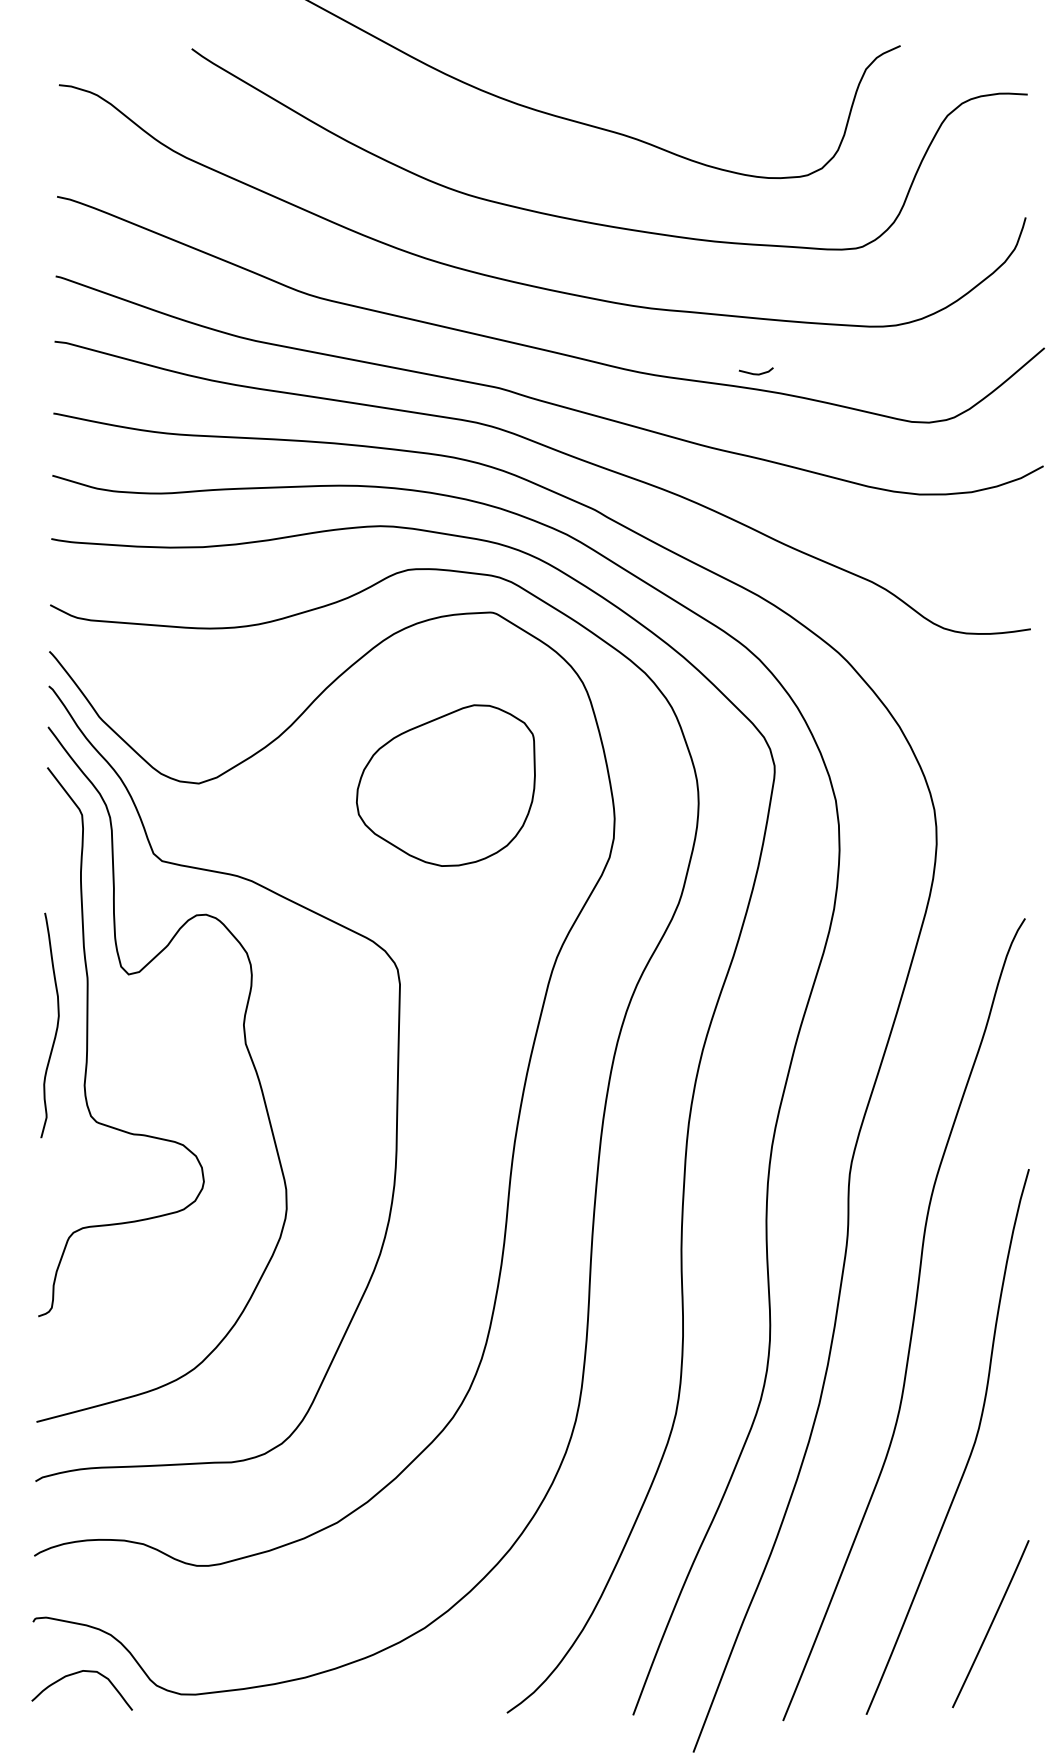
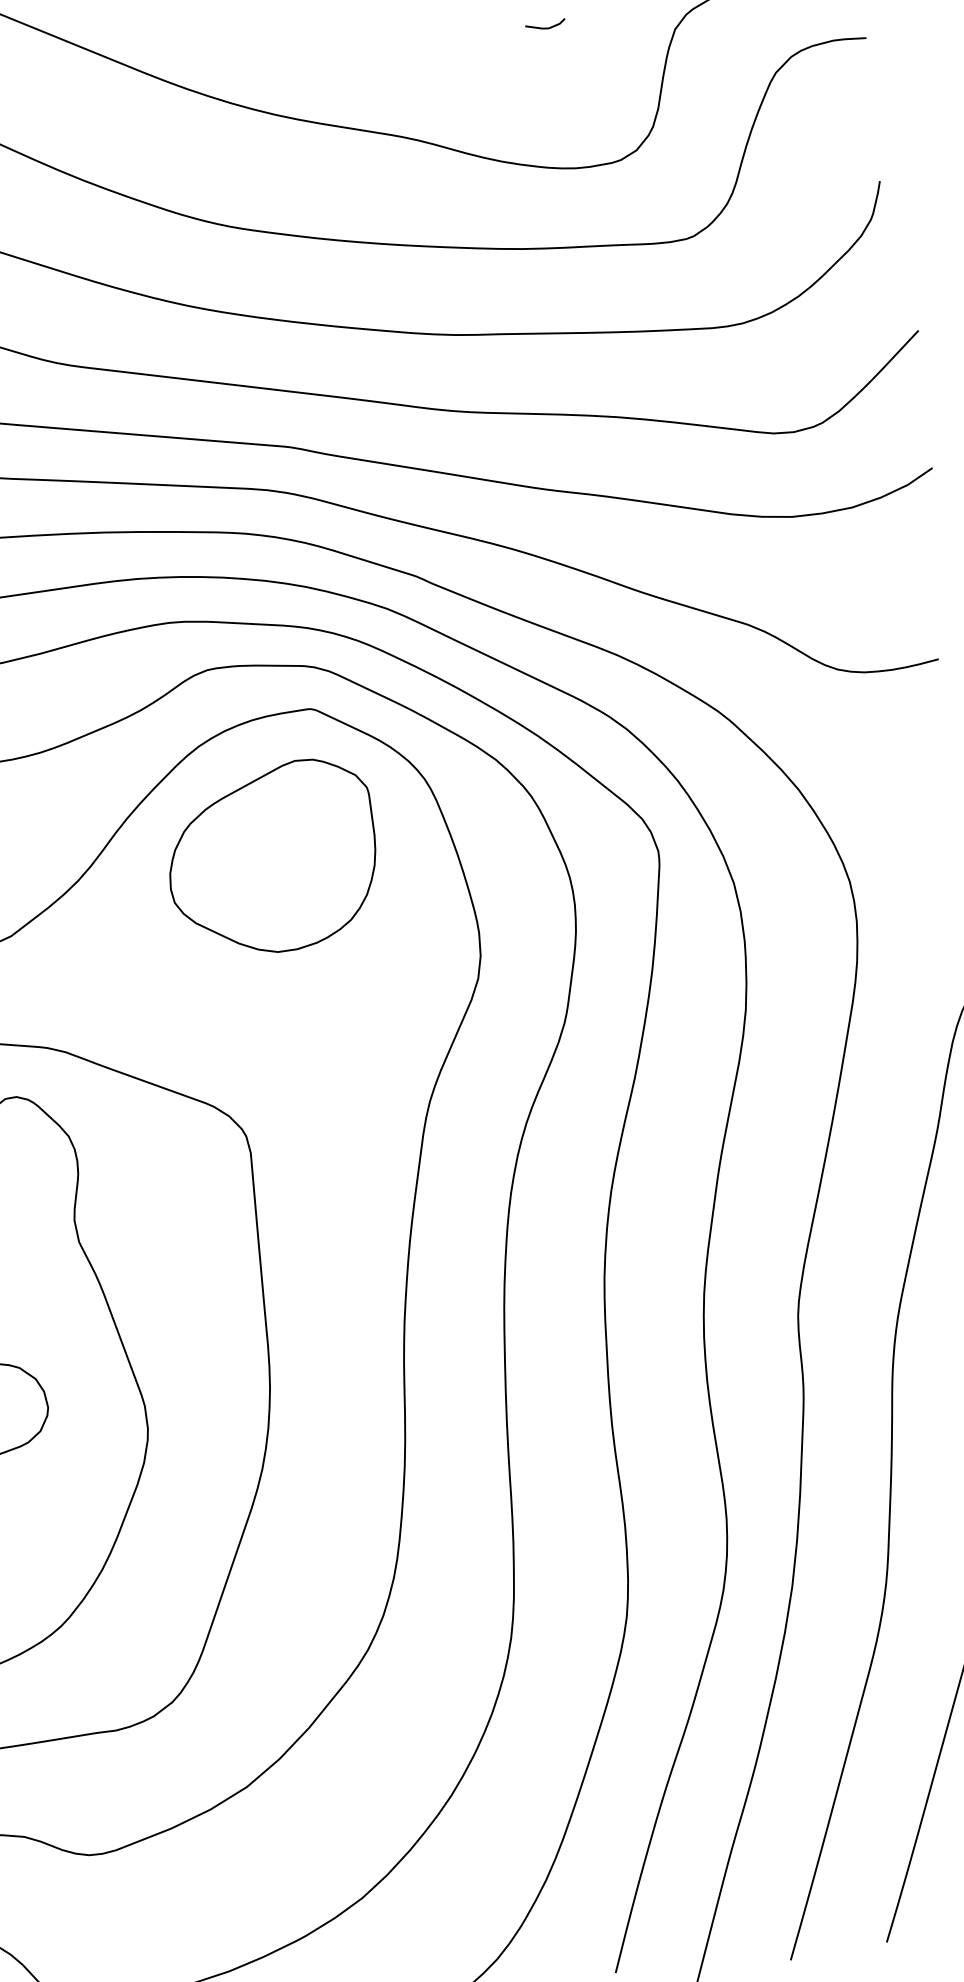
line: (755, 373) -> (544, 27), moved
part: (445, 785) -> (271, 857), moved

